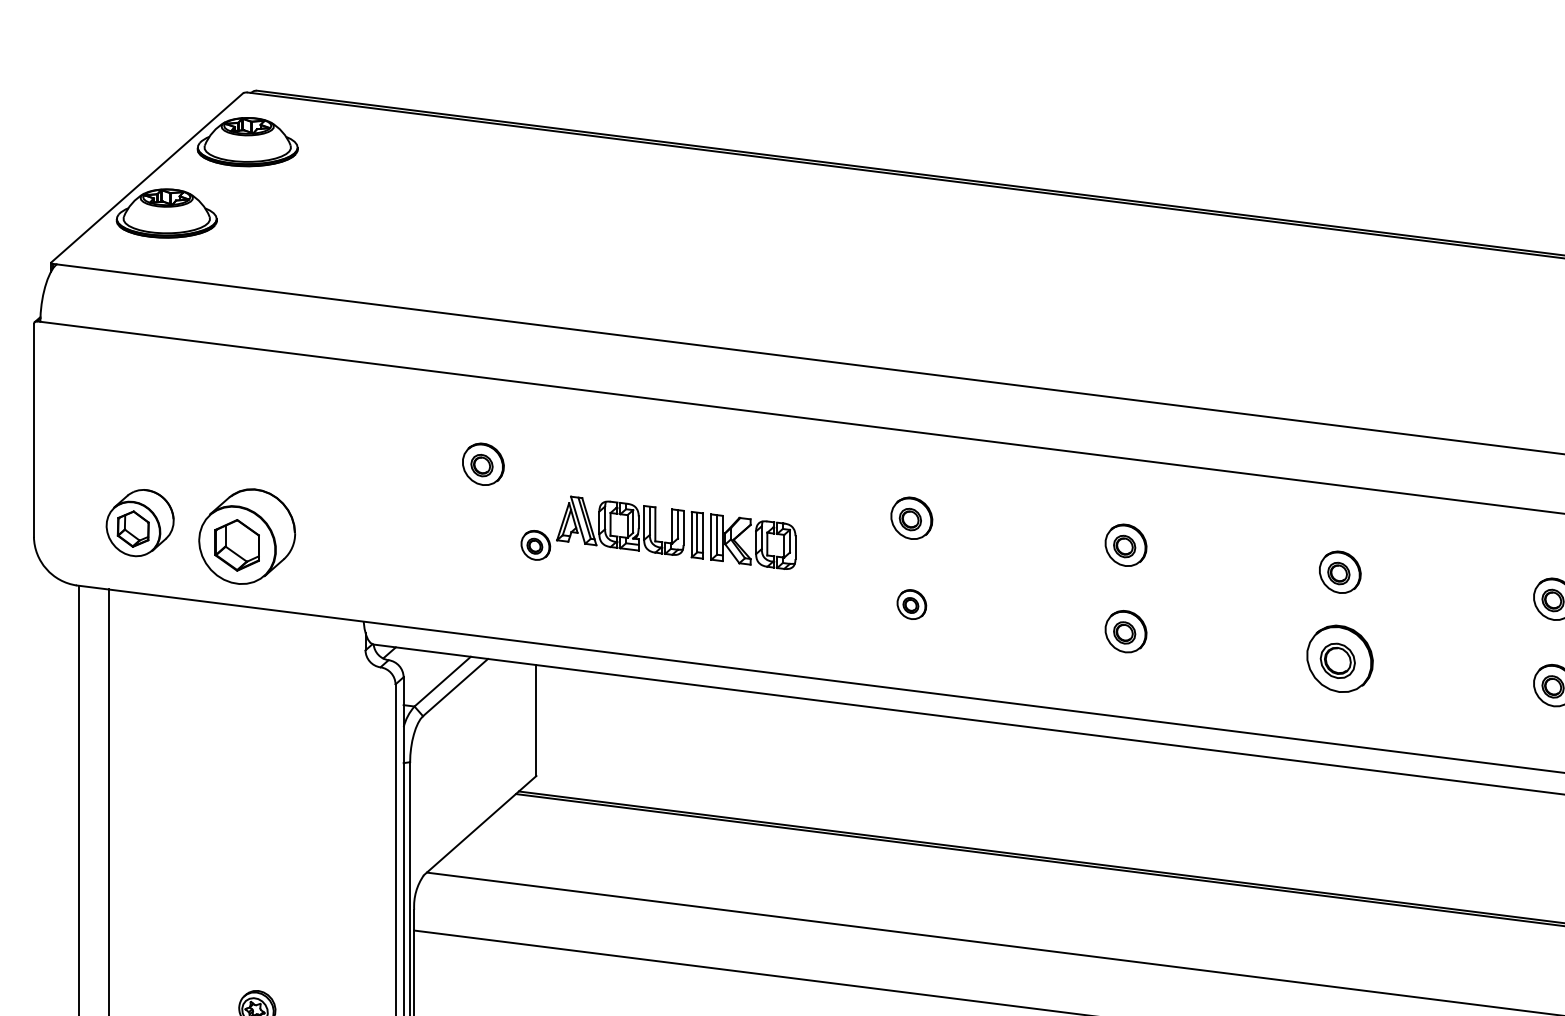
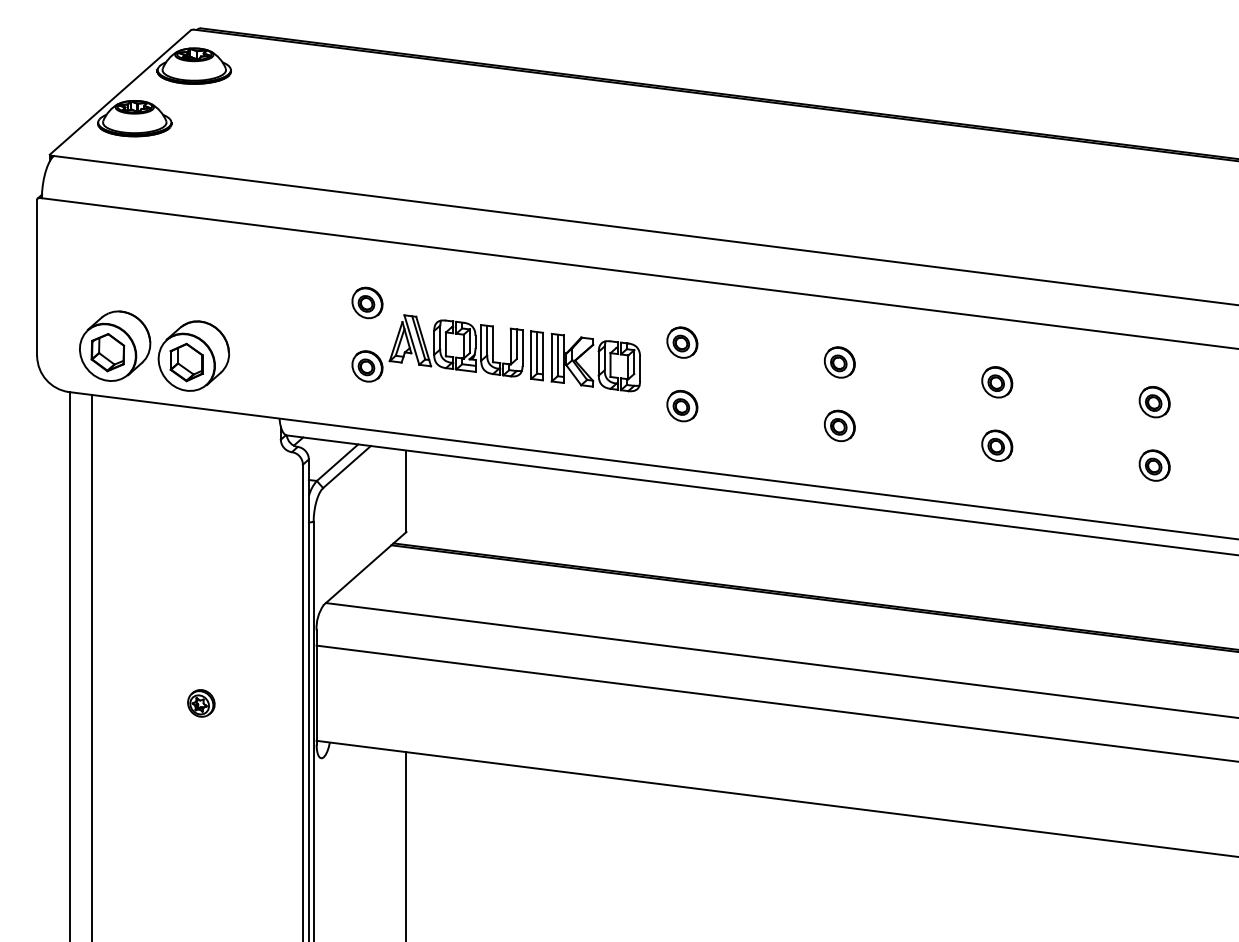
part: (140, 522) -> (115, 345), size x1.43
part: (657, 533) -> (495, 353), size x1.43
part: (911, 603) -> (682, 405), size x1.43
part: (1340, 658) -> (997, 445), size x0.62

